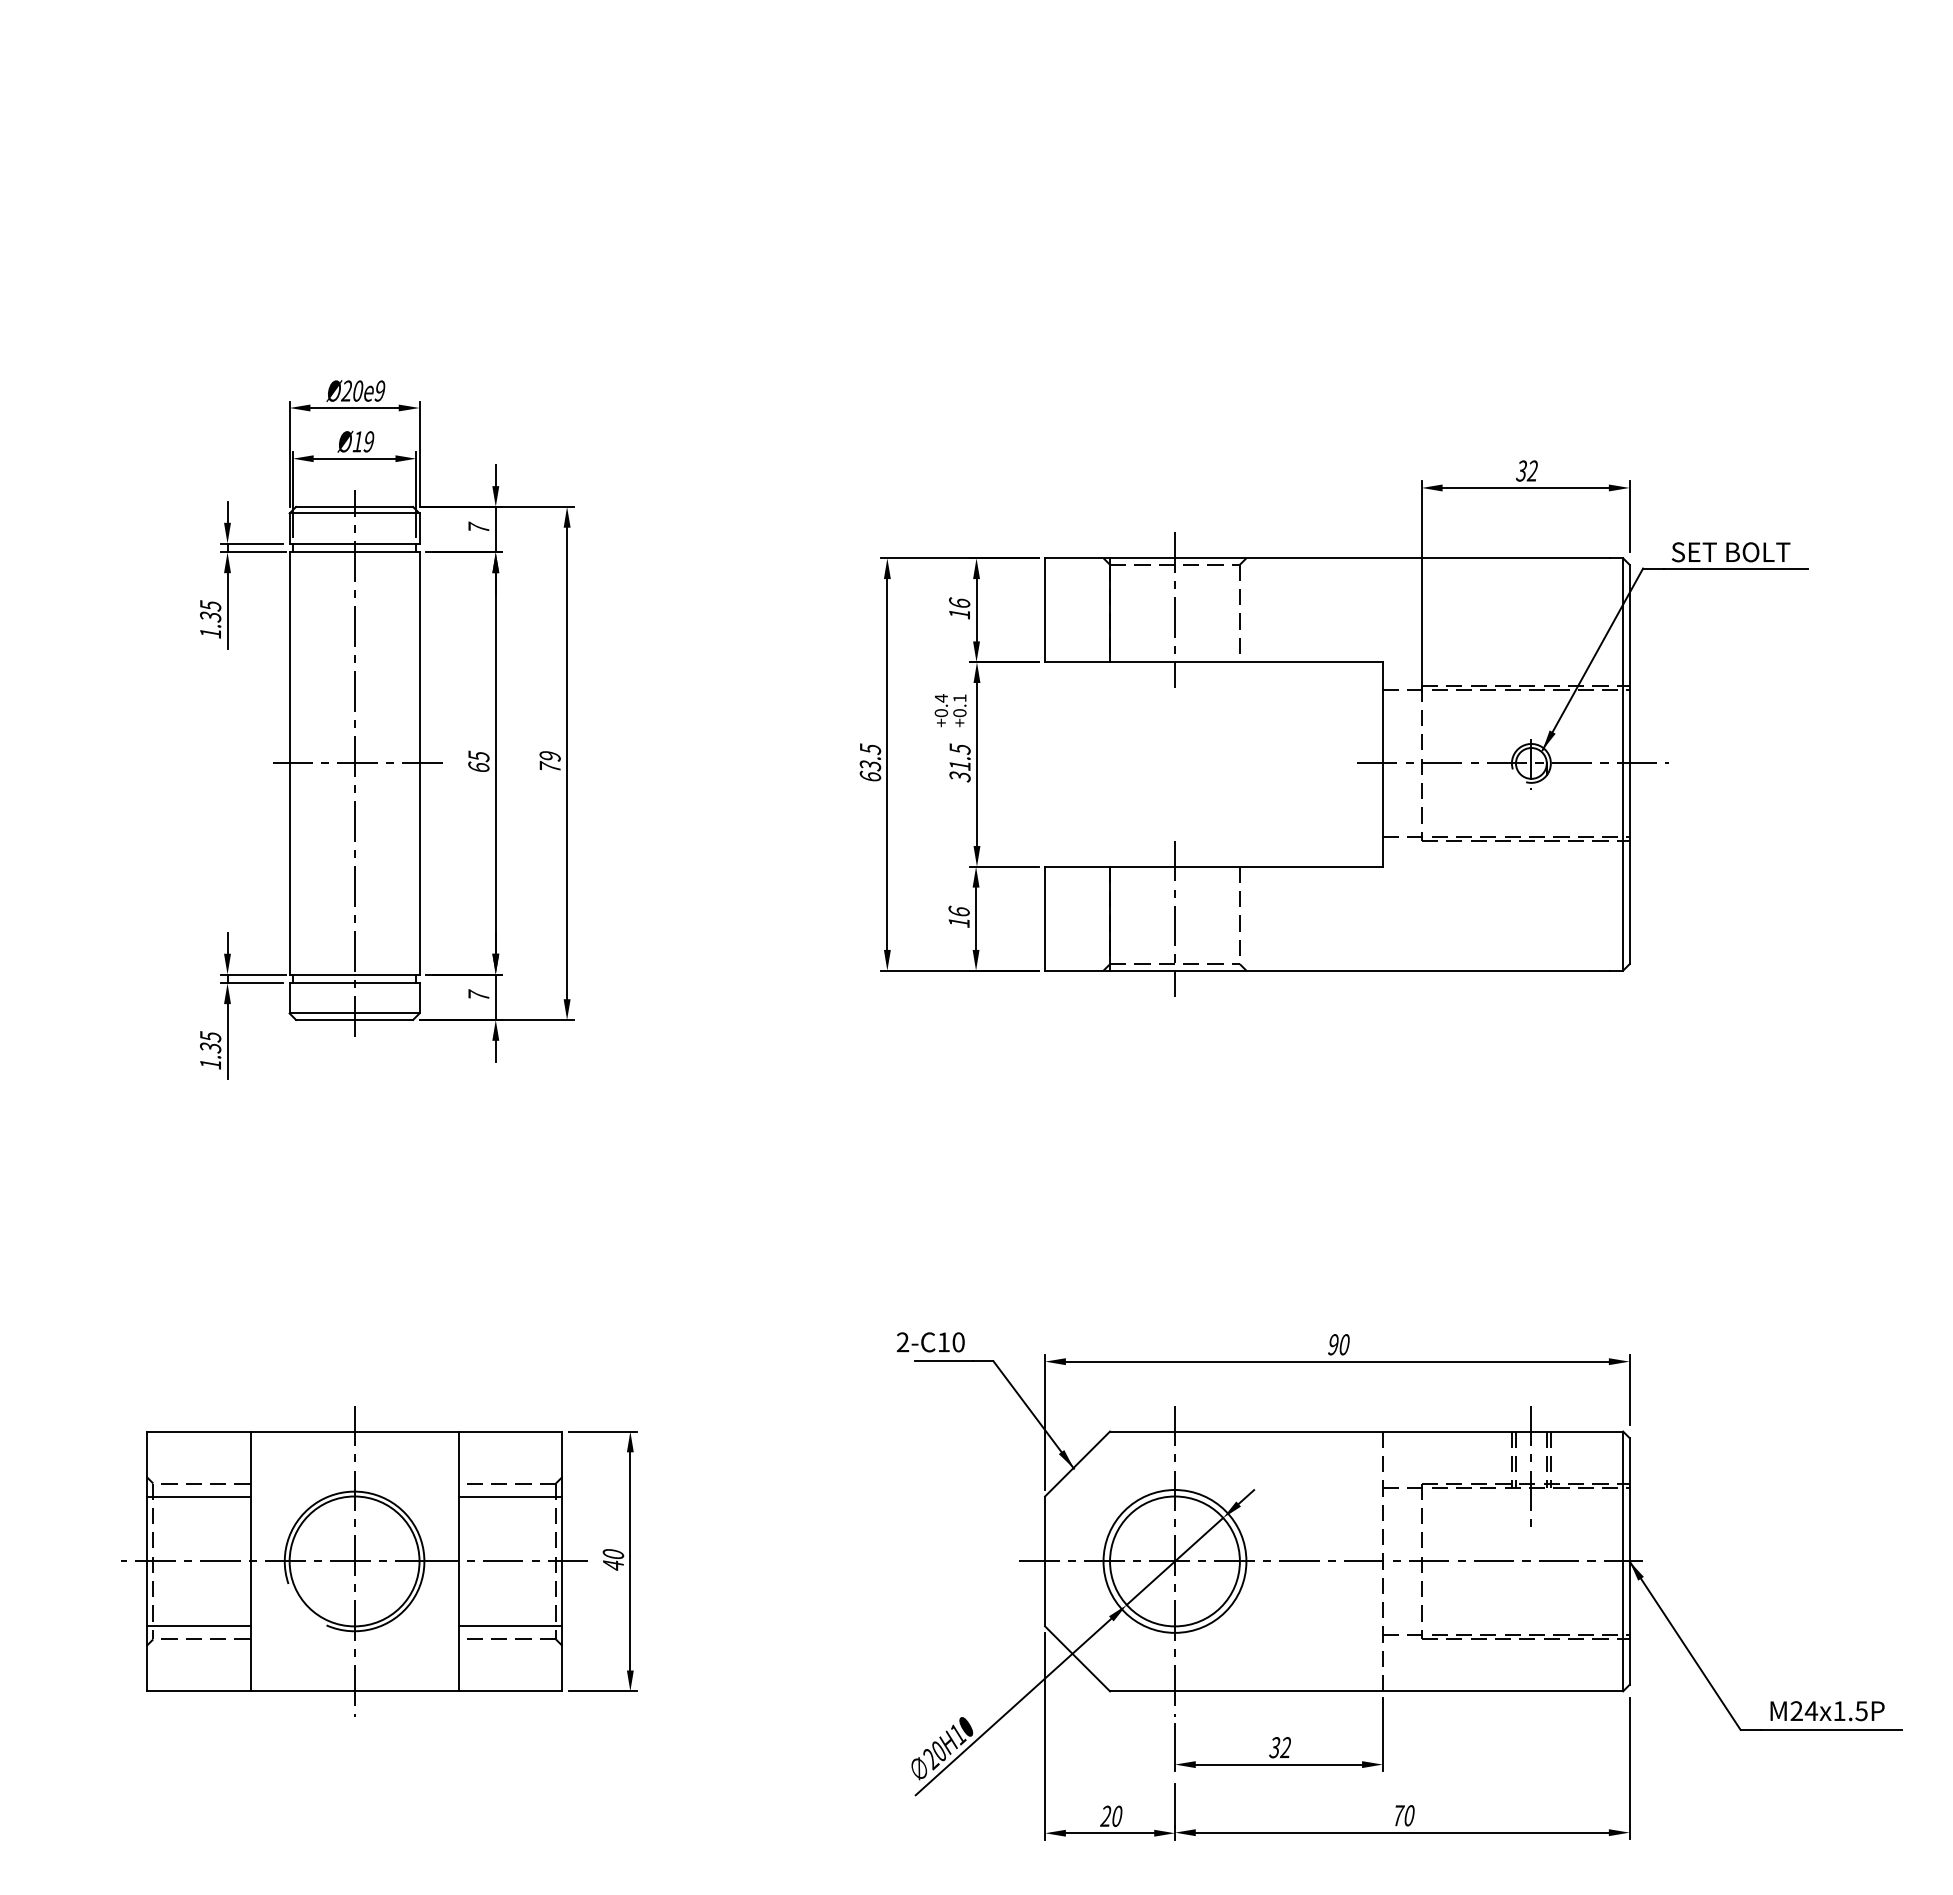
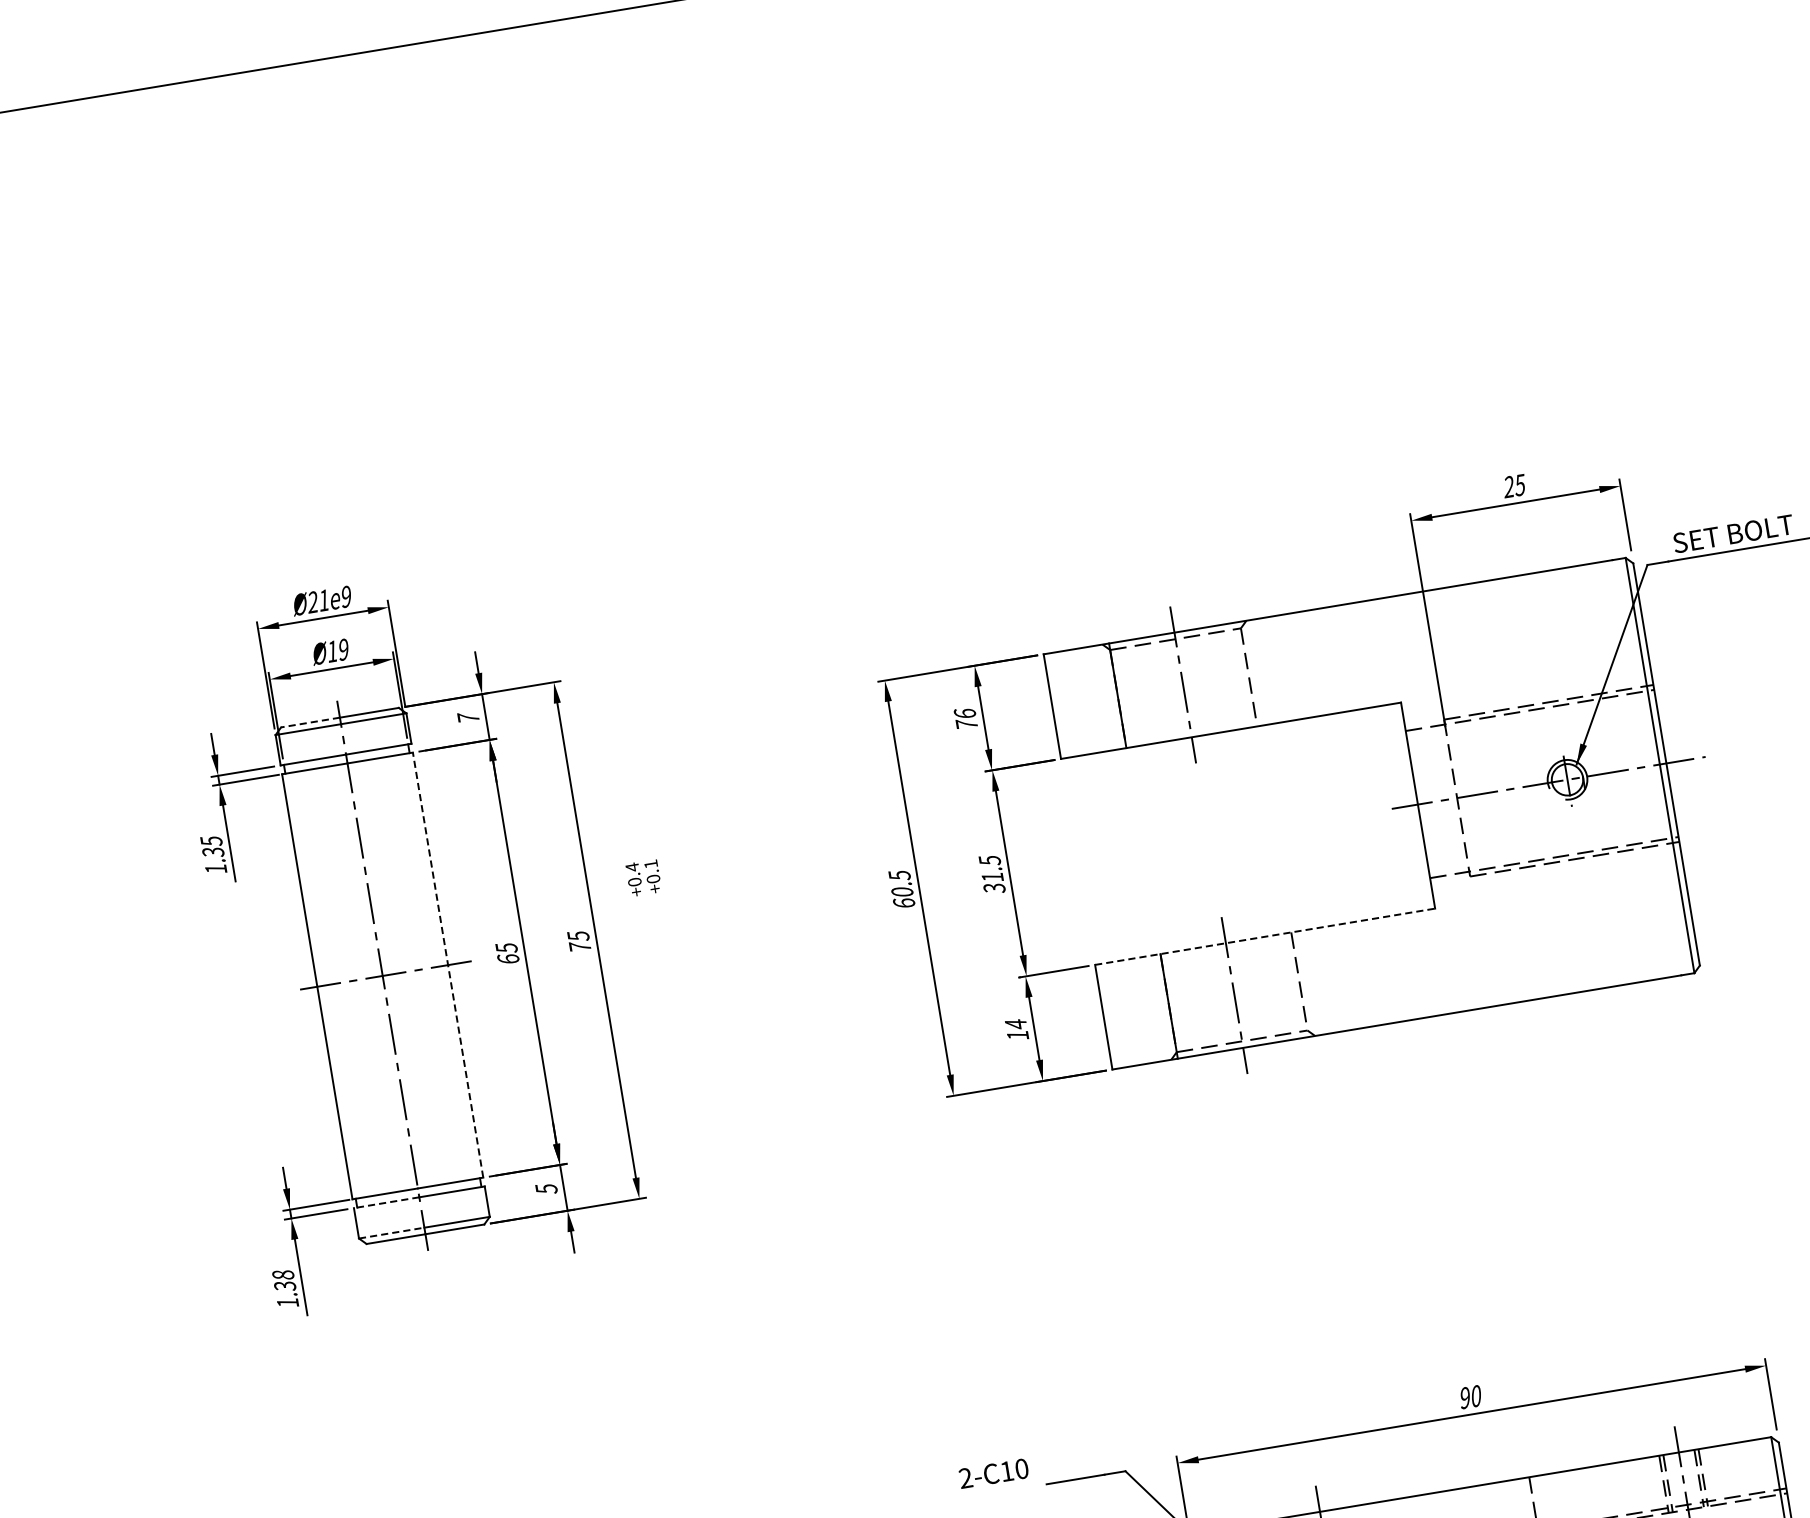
text: (357, 390) -> (323, 599), Ø20e9 -> Ø21e9
text: (1526, 470) -> (1513, 485), 32 -> 25
line: (324, 506) -> (309, 722), solid -> dashed
text: (959, 613) -> (966, 724), 16 -> 76
text: (950, 710) -> (643, 877), moved
text: (549, 756) -> (577, 936), 79 -> 75
line: (419, 762) -> (447, 964), solid -> dashed
text: (870, 765) -> (902, 892), 63.5 -> 60.5
line: (1213, 866) -> (1264, 936), solid -> dashed
text: (958, 911) -> (1015, 1024), 16 -> 14
line: (321, 983) -> (386, 1203), solid -> dashed
text: (478, 995) -> (546, 1188), 7 -> 5
line: (322, 1013) -> (392, 1233), solid -> dashed
text: (210, 1036) -> (283, 1274), 1.35 -> 1.38
text: (930, 1342) -> (993, 1473), moved

